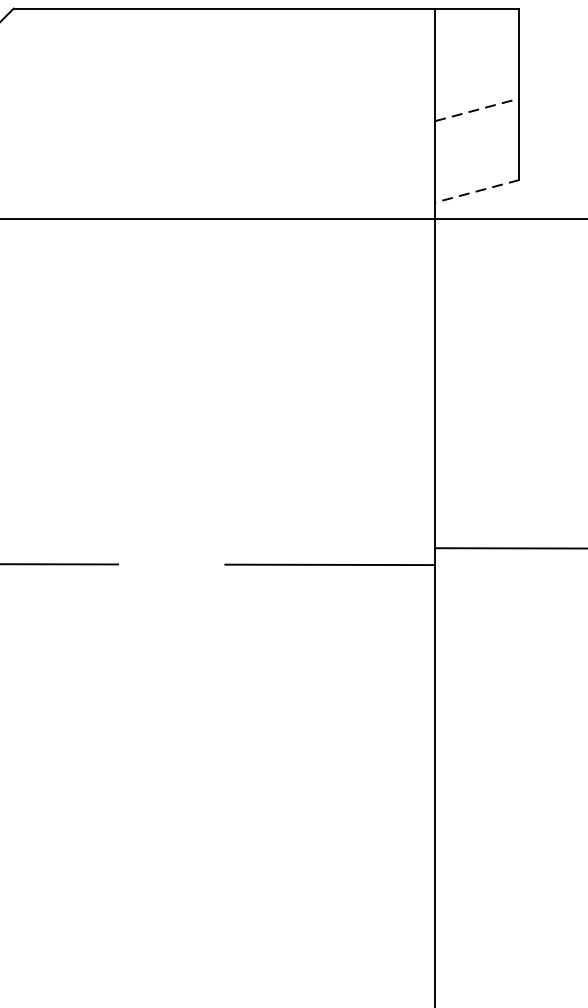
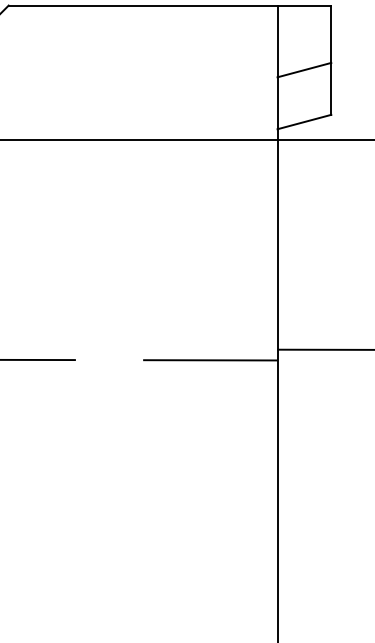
line: (477, 110) -> (304, 70), dashed -> solid
line: (477, 191) -> (304, 122), dashed -> solid

